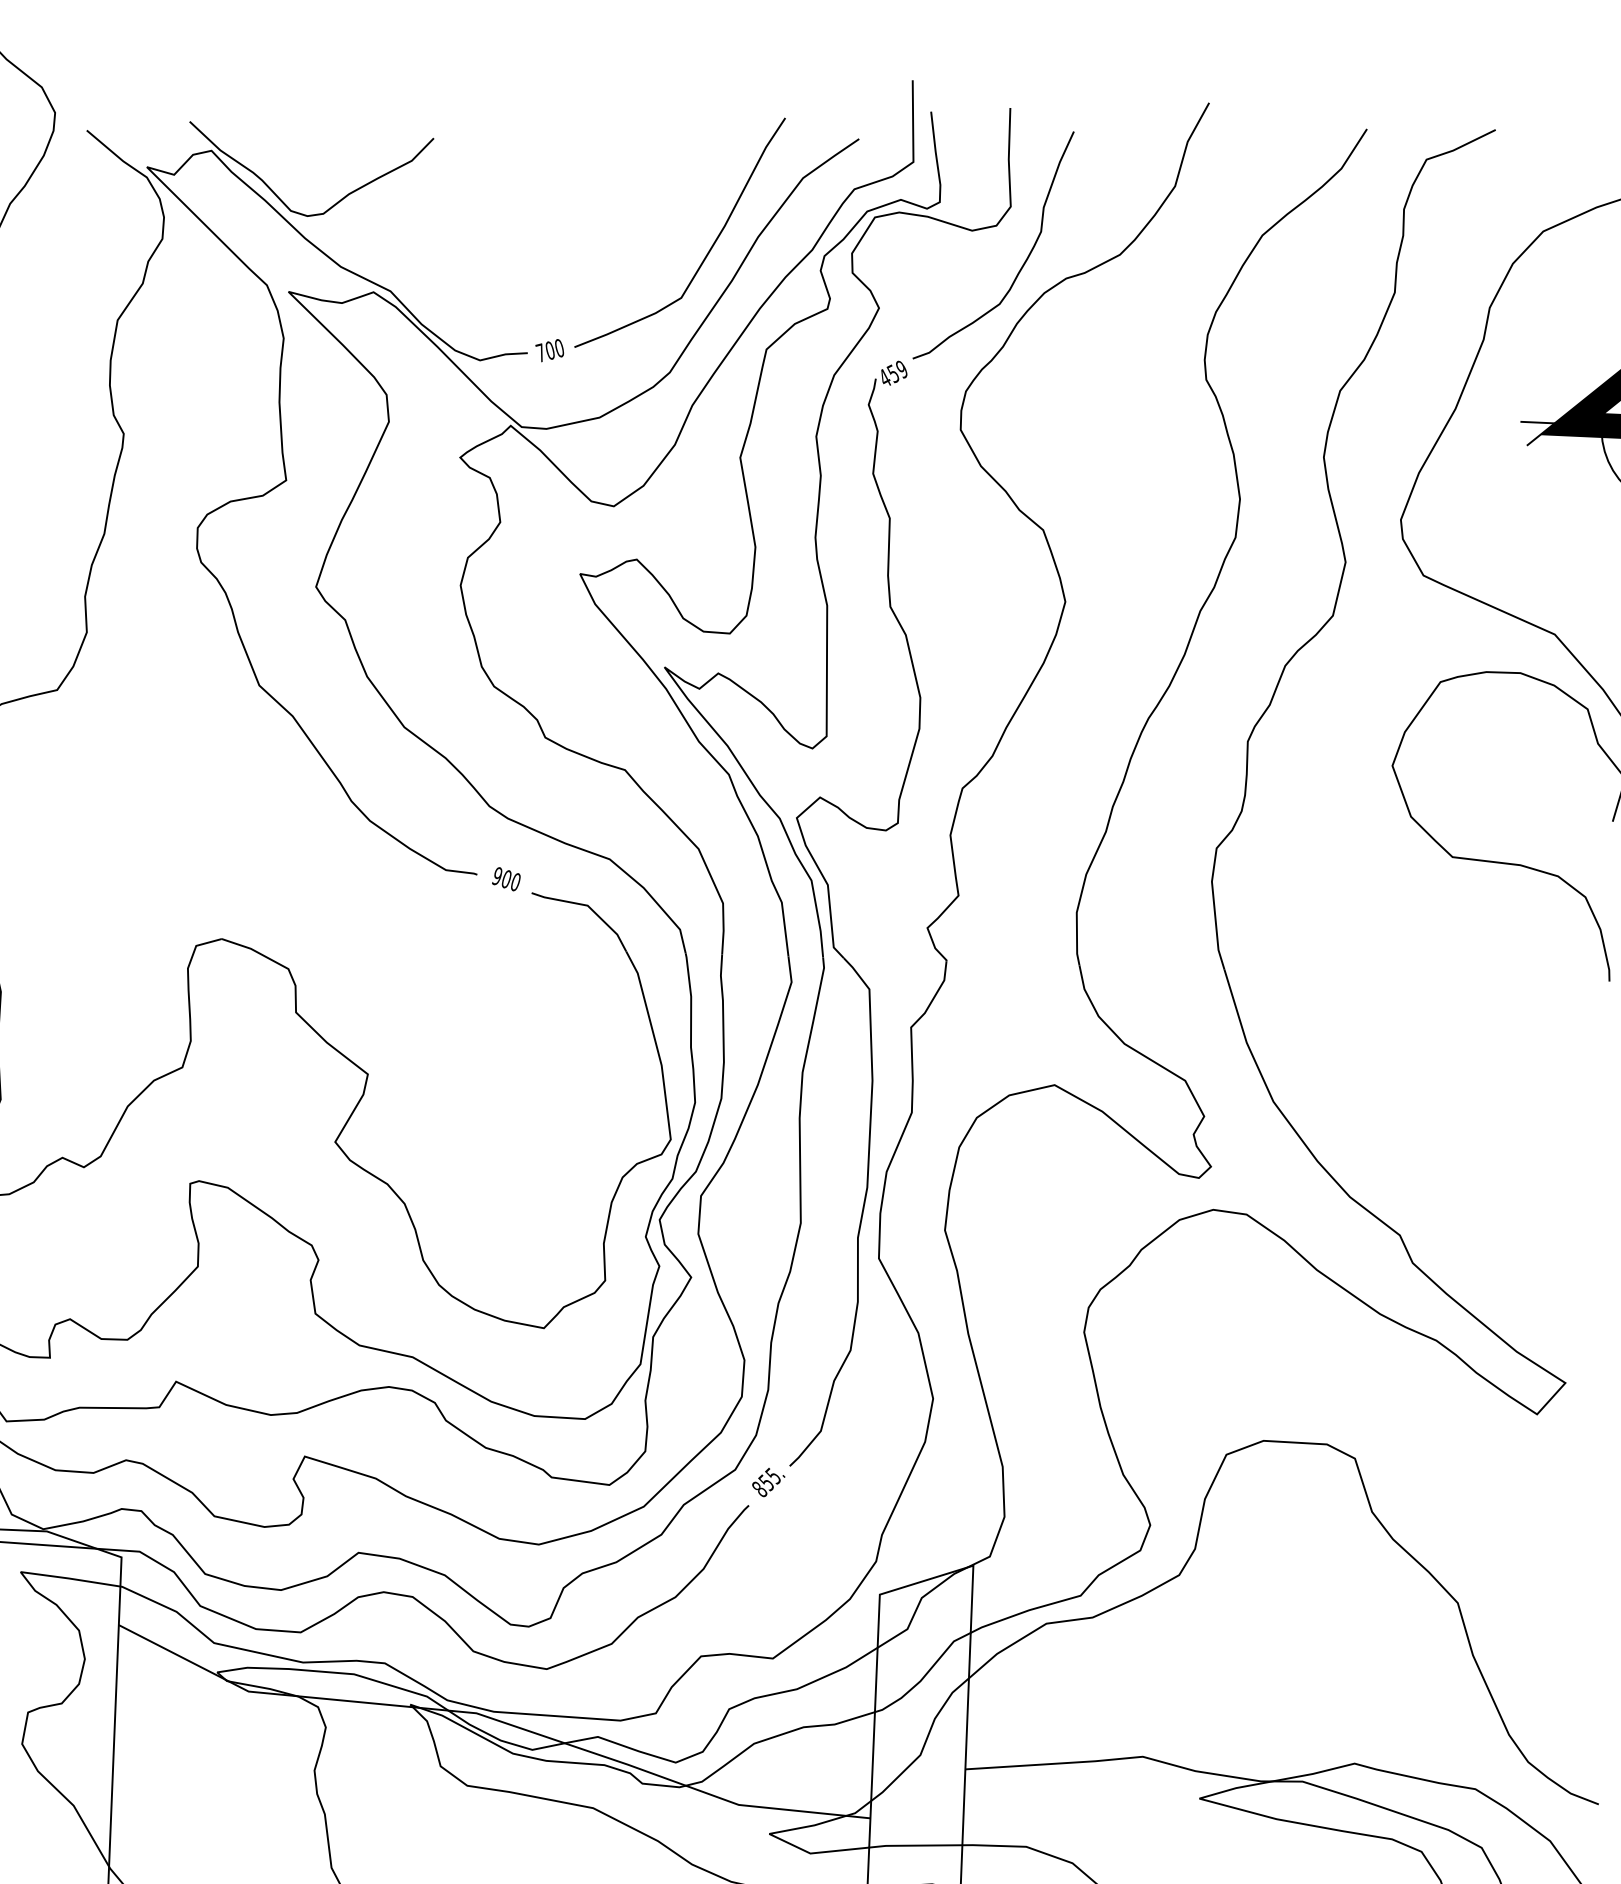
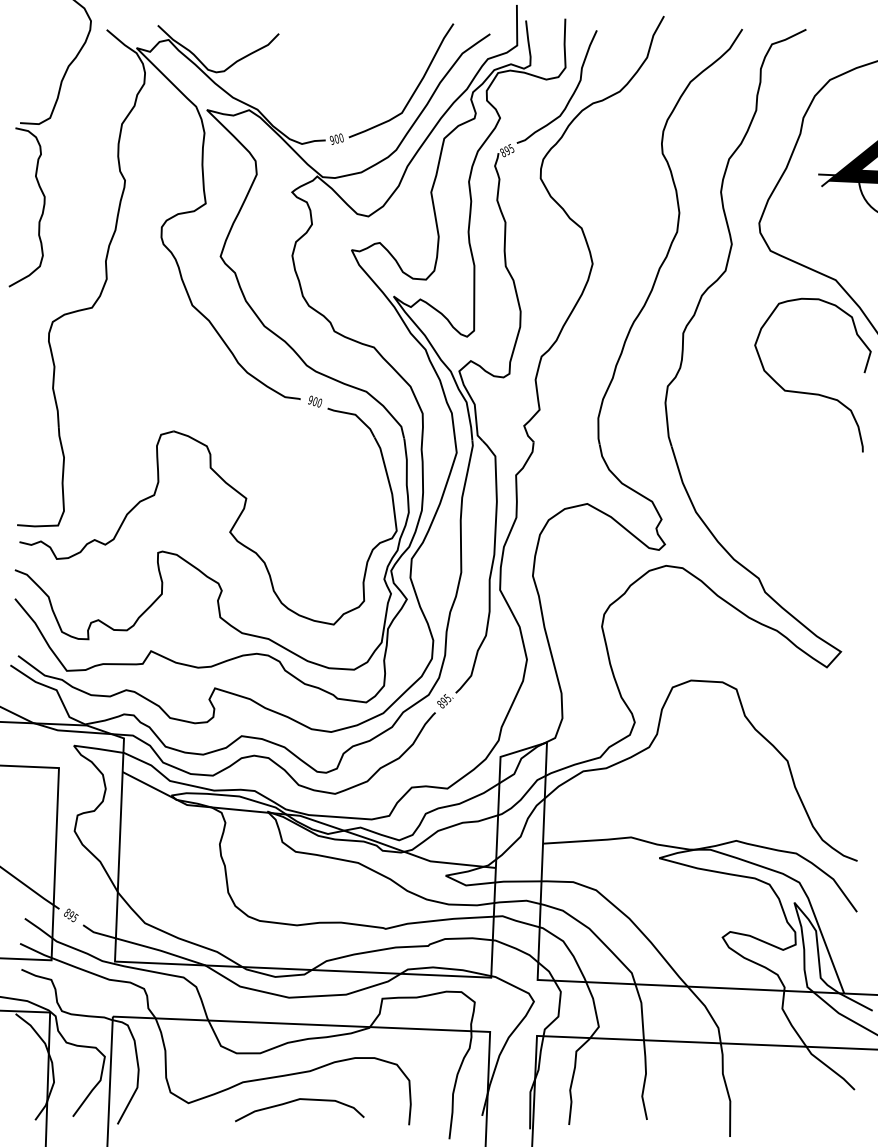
text: (539, 351) -> (331, 139), 700 -> 900
text: (893, 373) -> (507, 150), 459 -> 895
text: (764, 1483) -> (443, 701), 855. -> 895.

